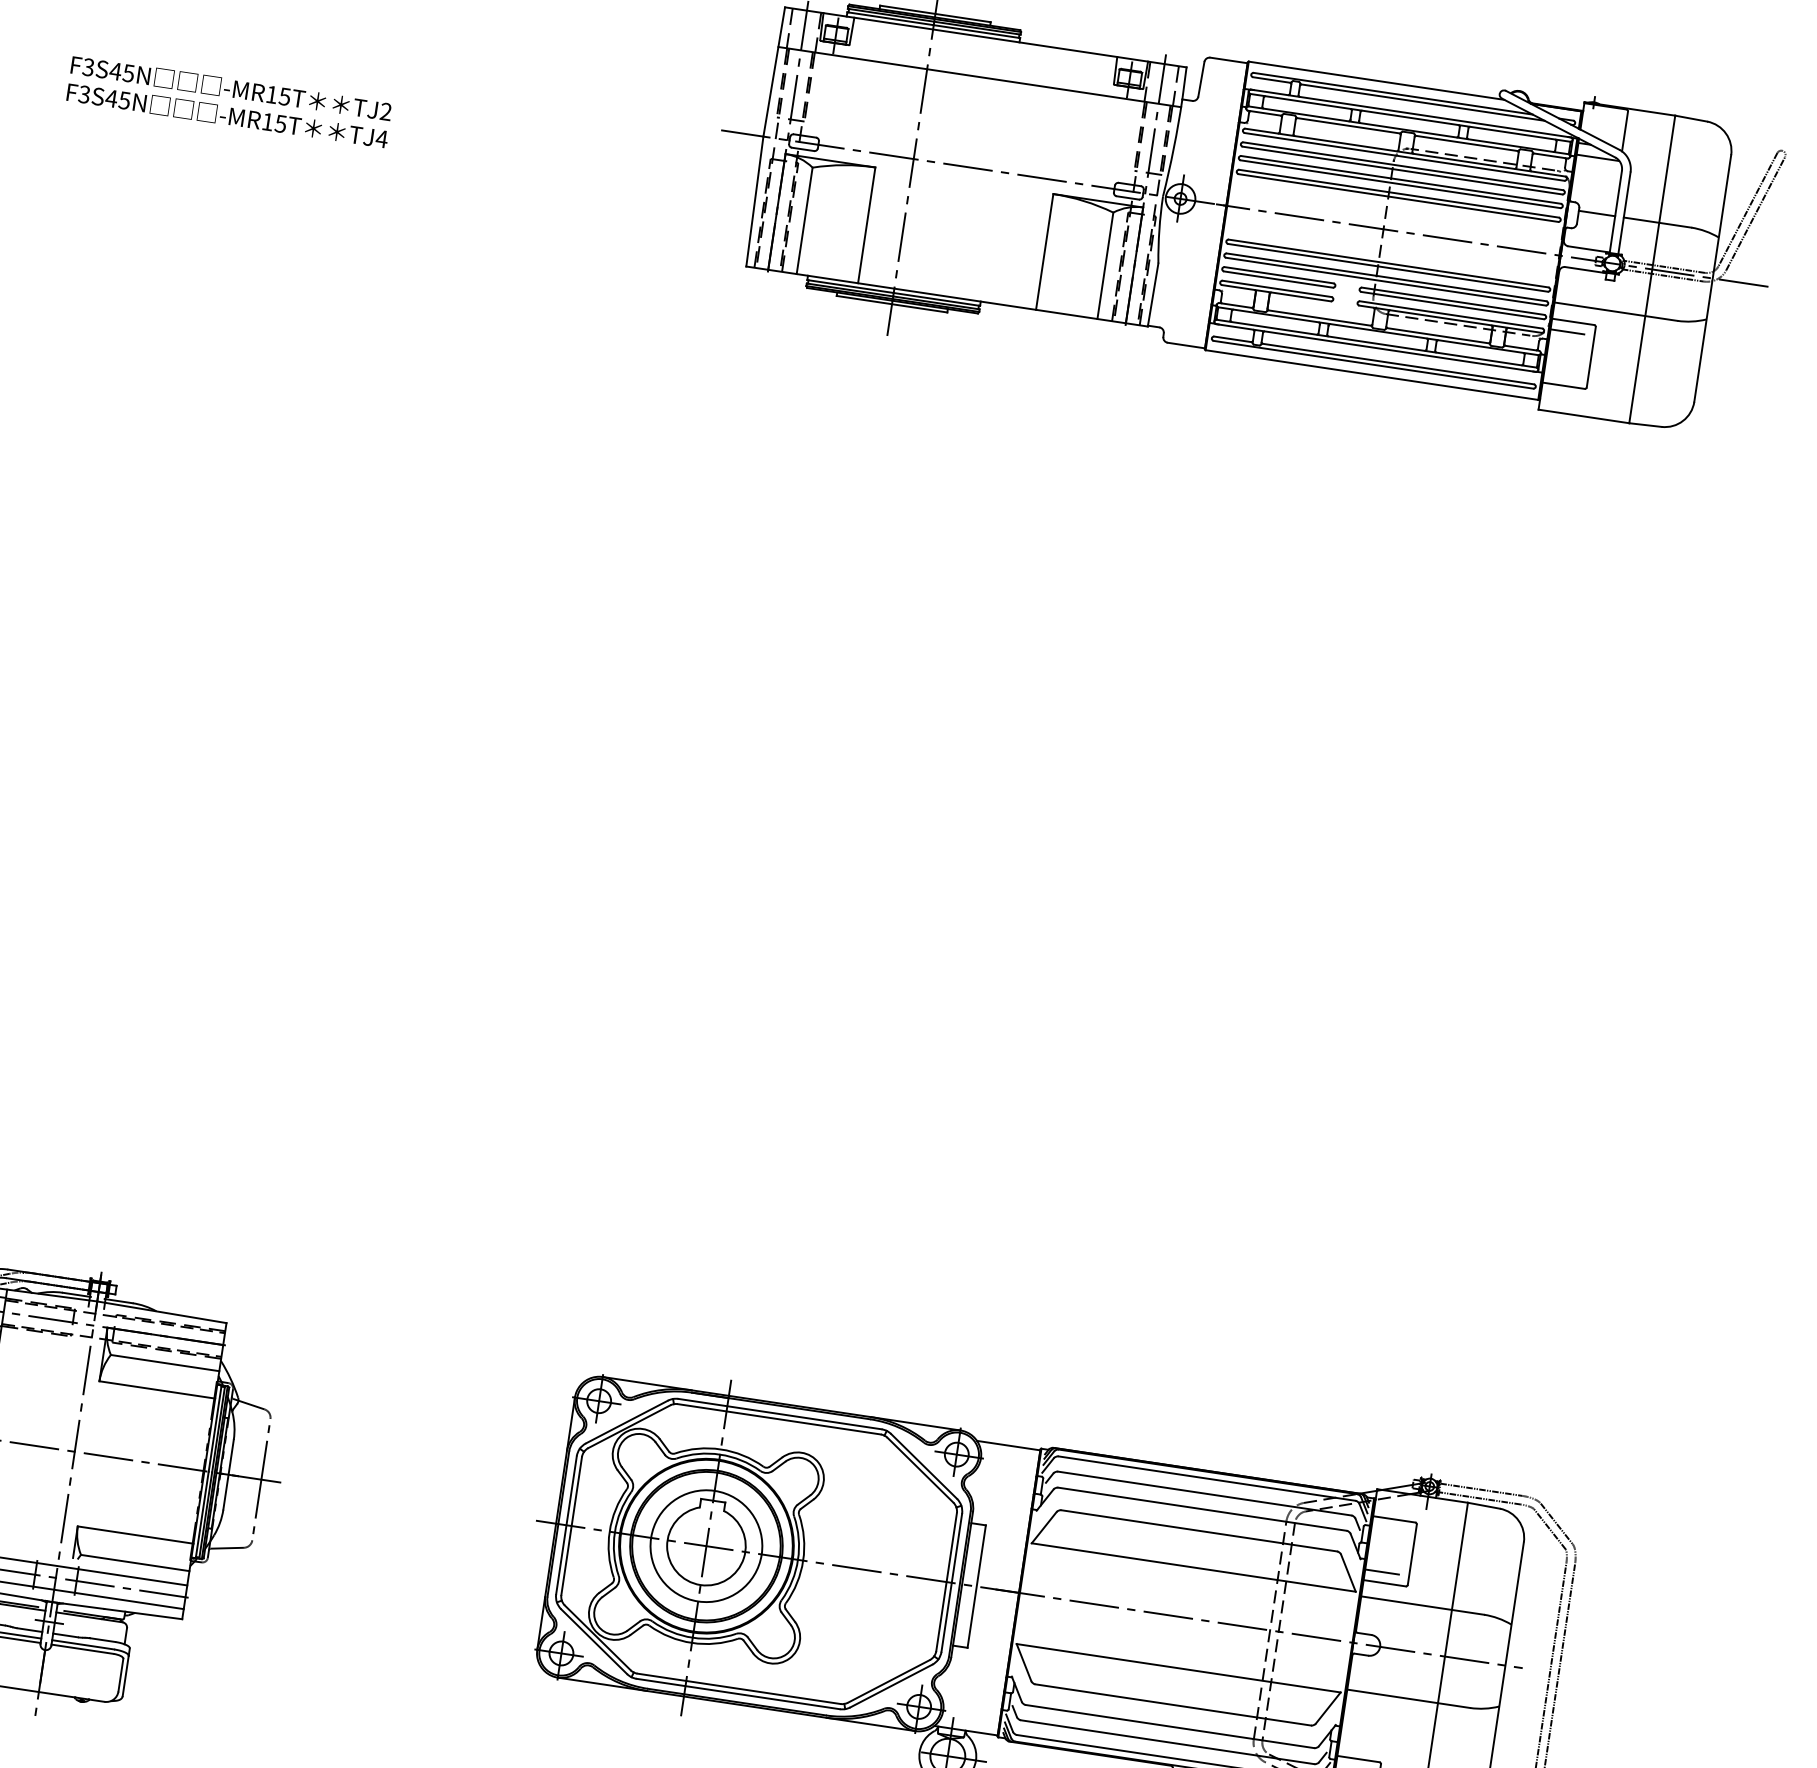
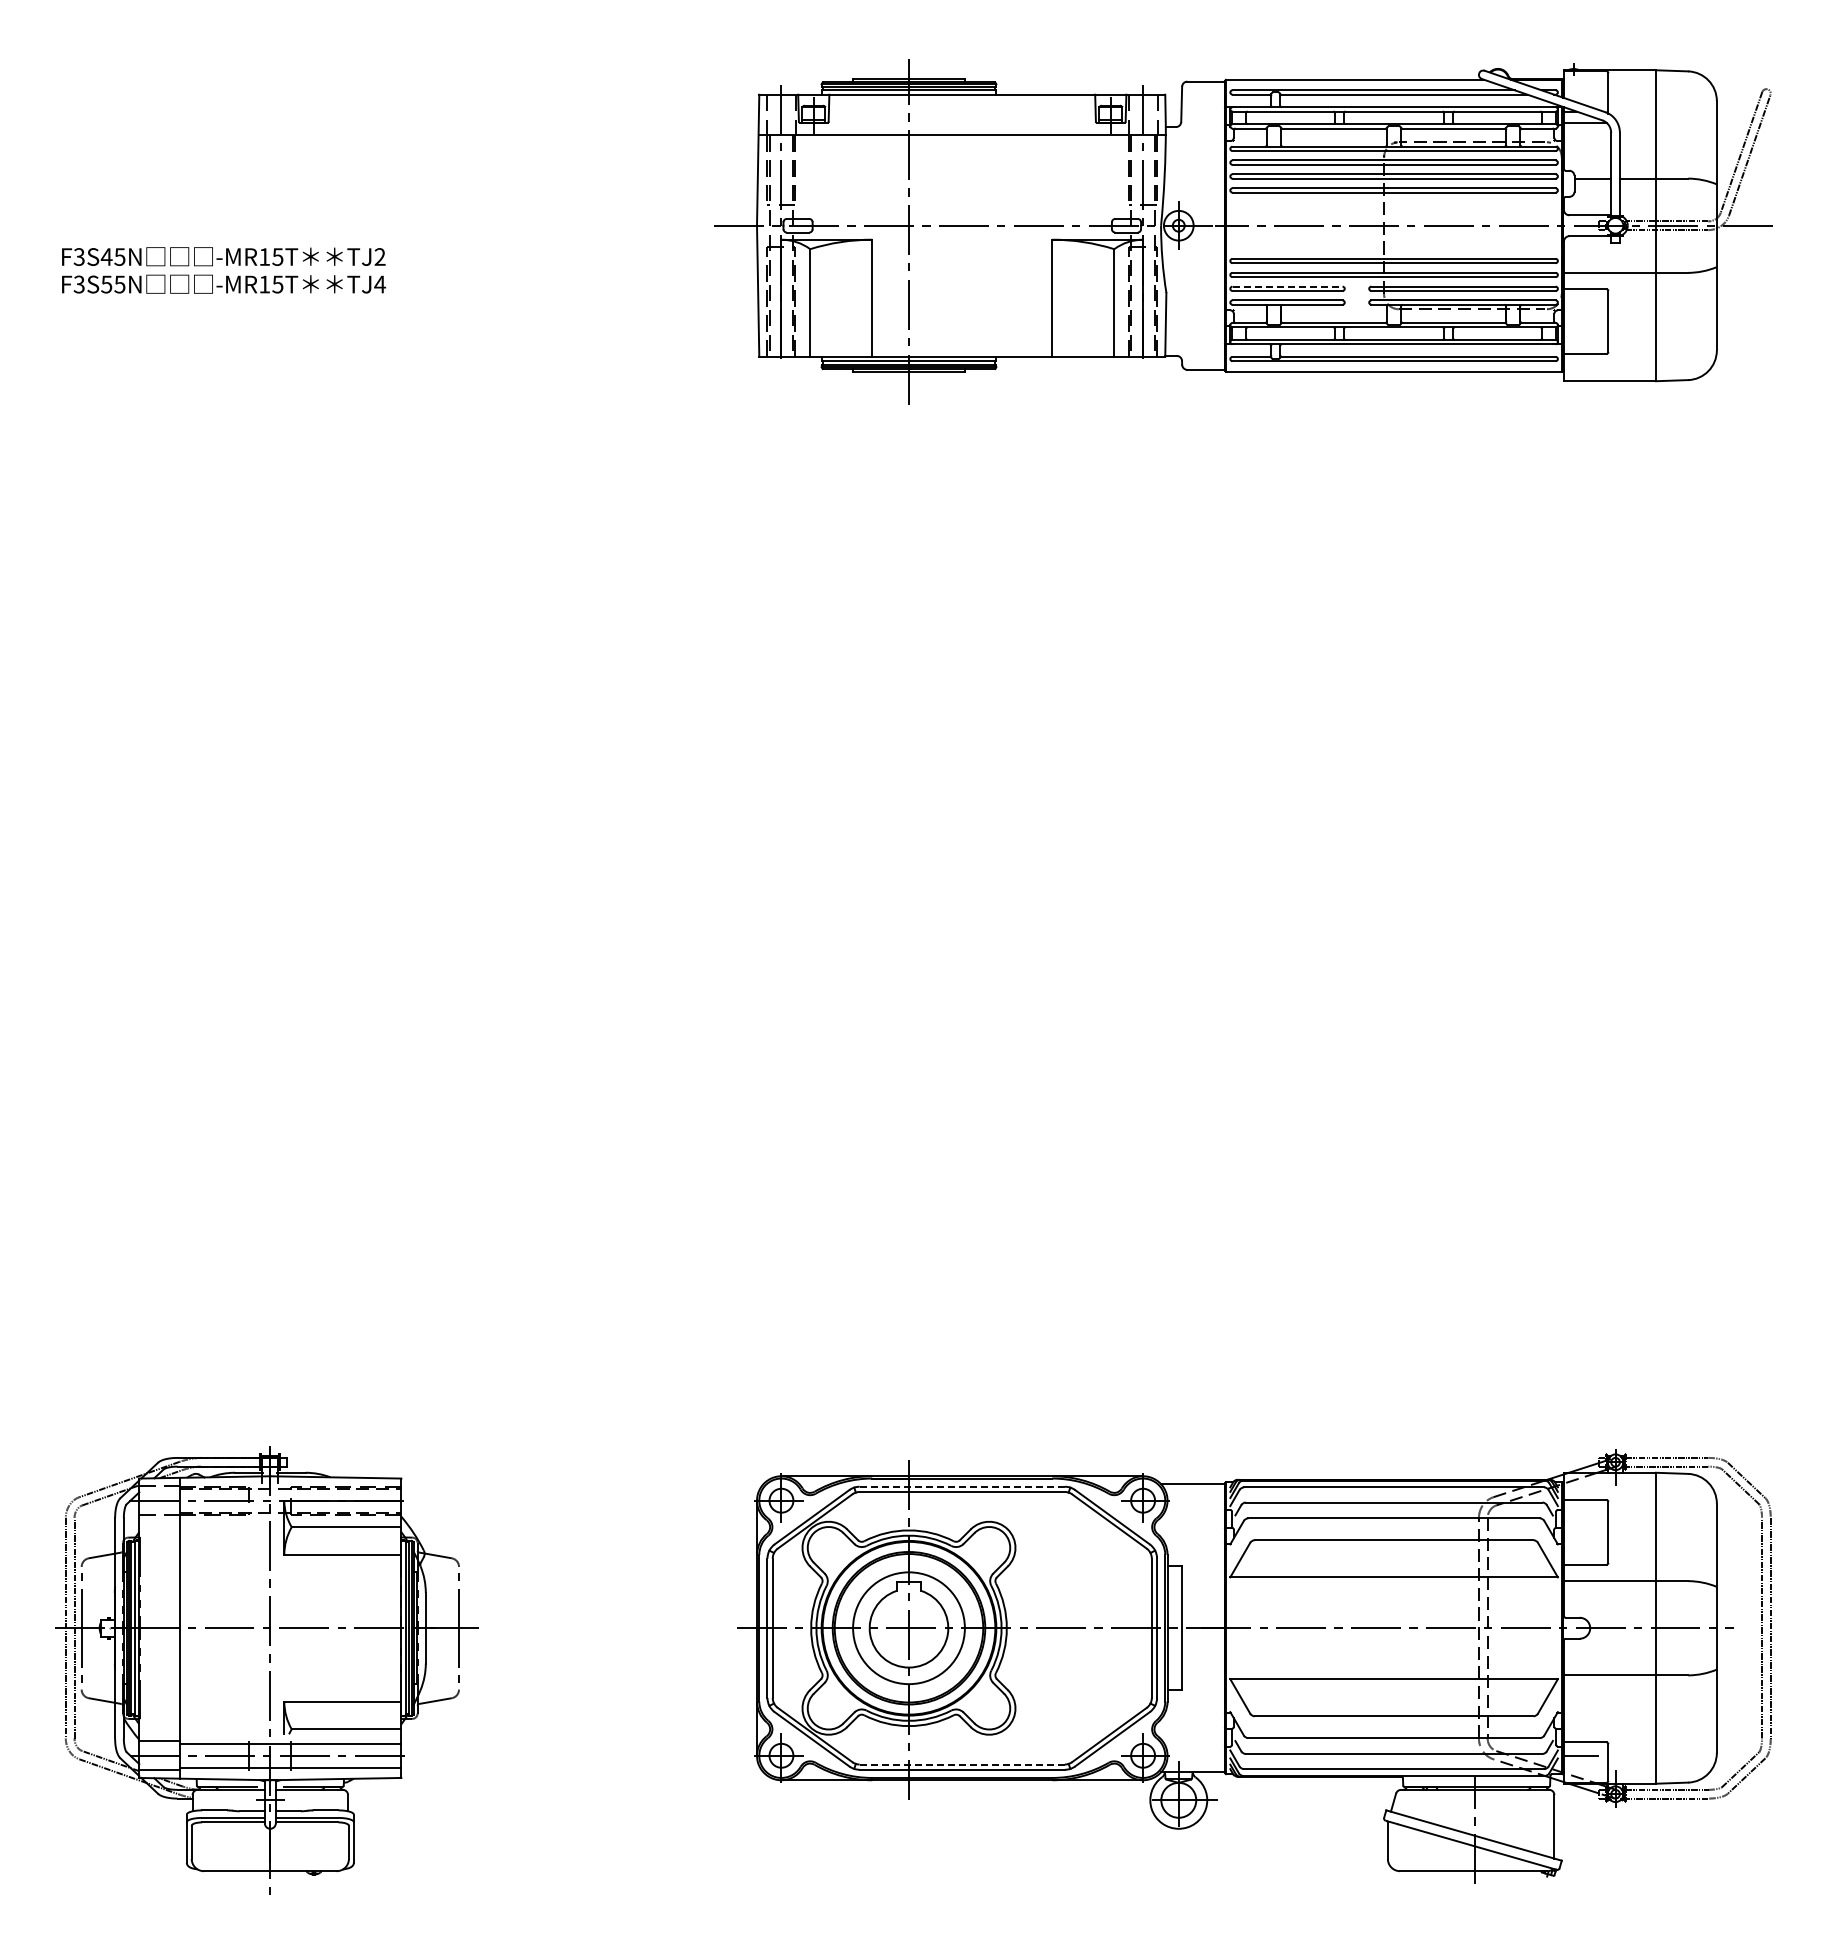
text: (111, 98) -> (106, 284), F3S45N -> F3S55N
line: (1280, 275) -> (1288, 286), solid -> dashed
line: (1567, 332) -> (1581, 300), removed
line: (780, 1413) -> (962, 1486), solid -> dashed
line: (1382, 1571) -> (1581, 1553), removed
line: (739, 1688) -> (962, 1764), solid -> dashed

